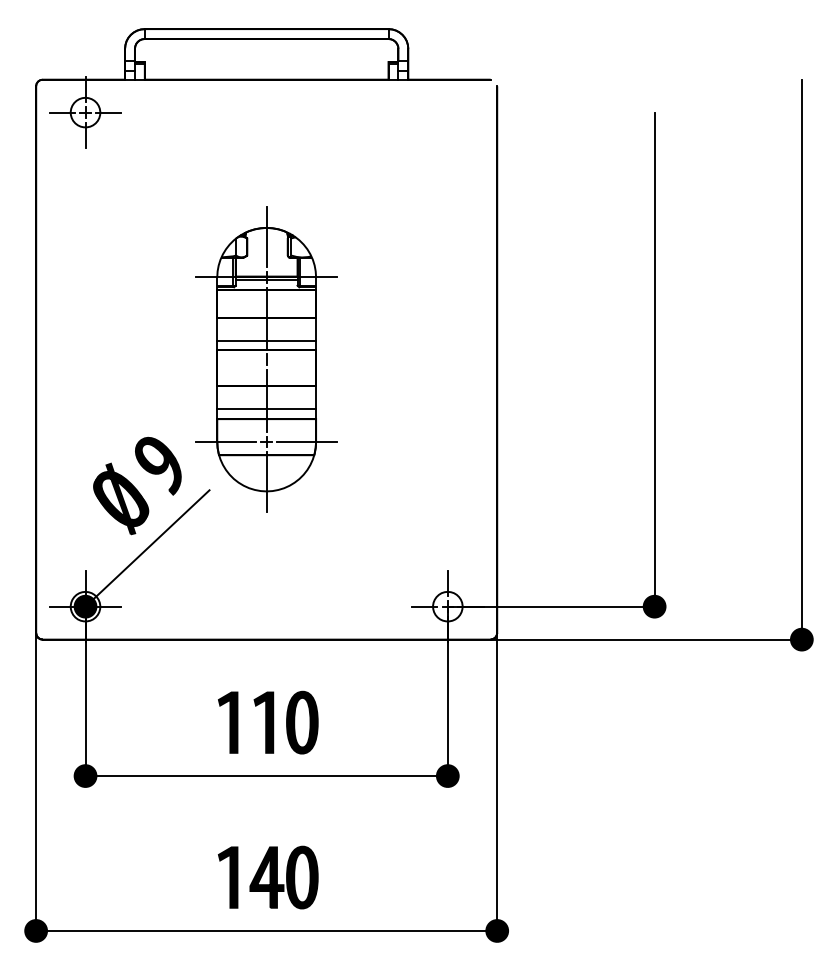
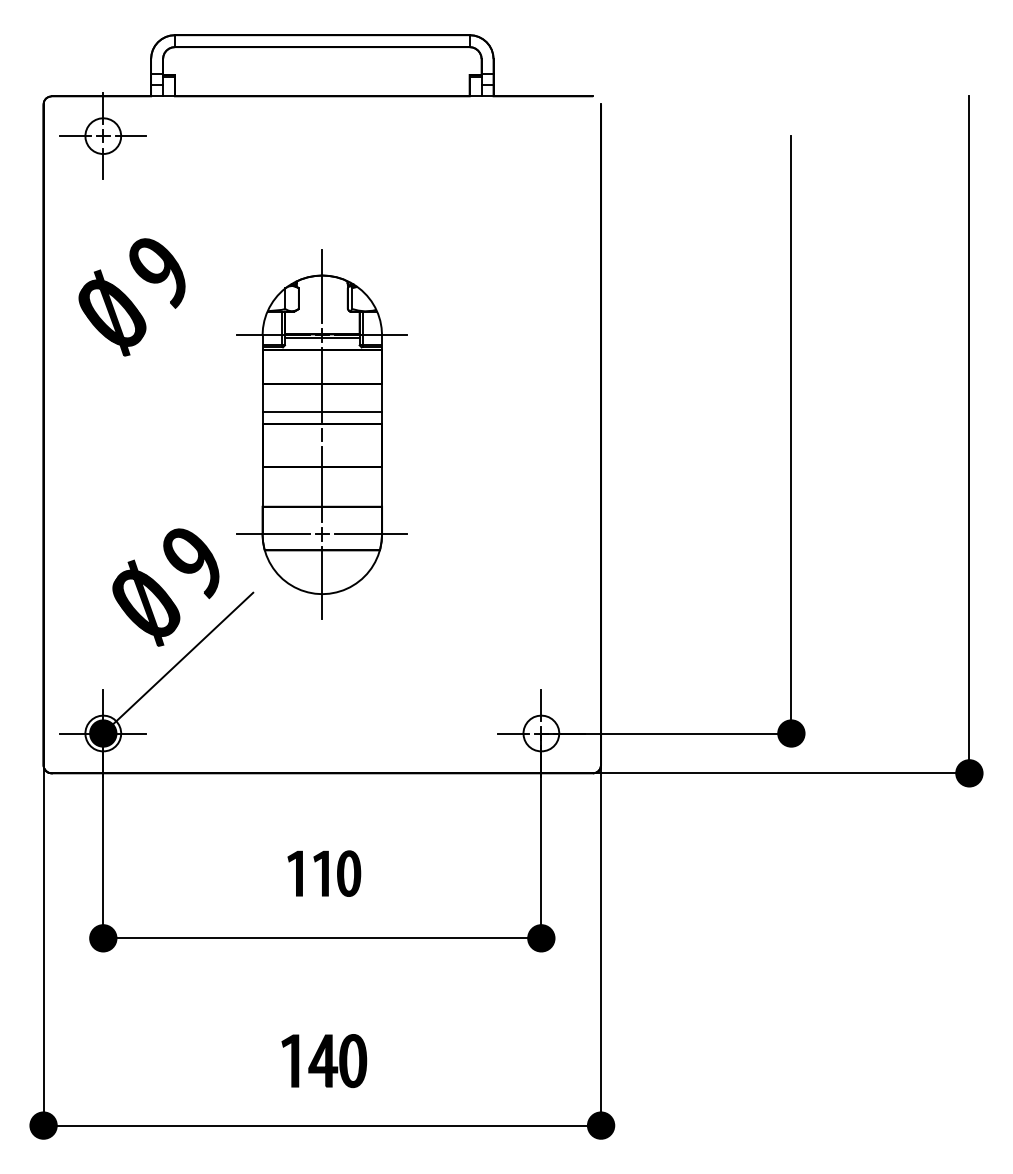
part: (109, 245) -> (132, 296), added
line: (266, 409) -> (322, 495), removed
part: (268, 722) -> (324, 873), size x0.6
part: (268, 877) -> (324, 1060), size x0.7

